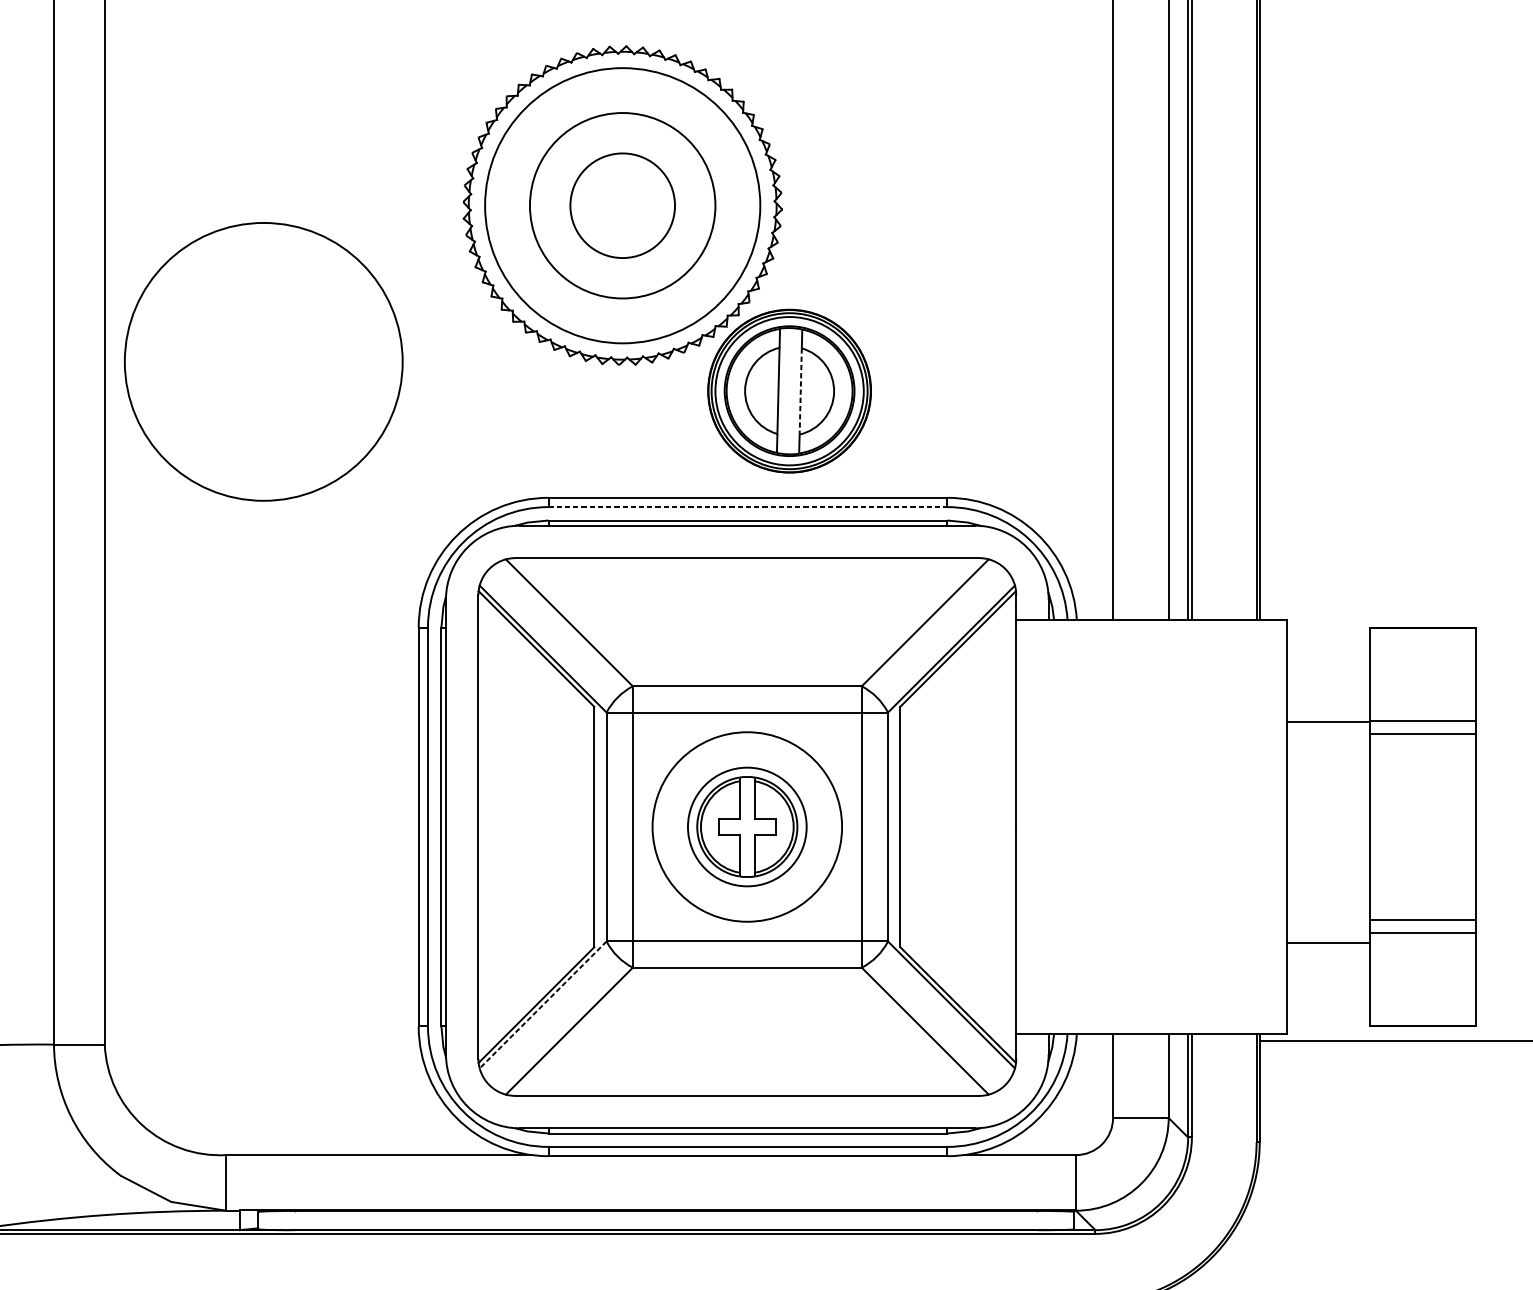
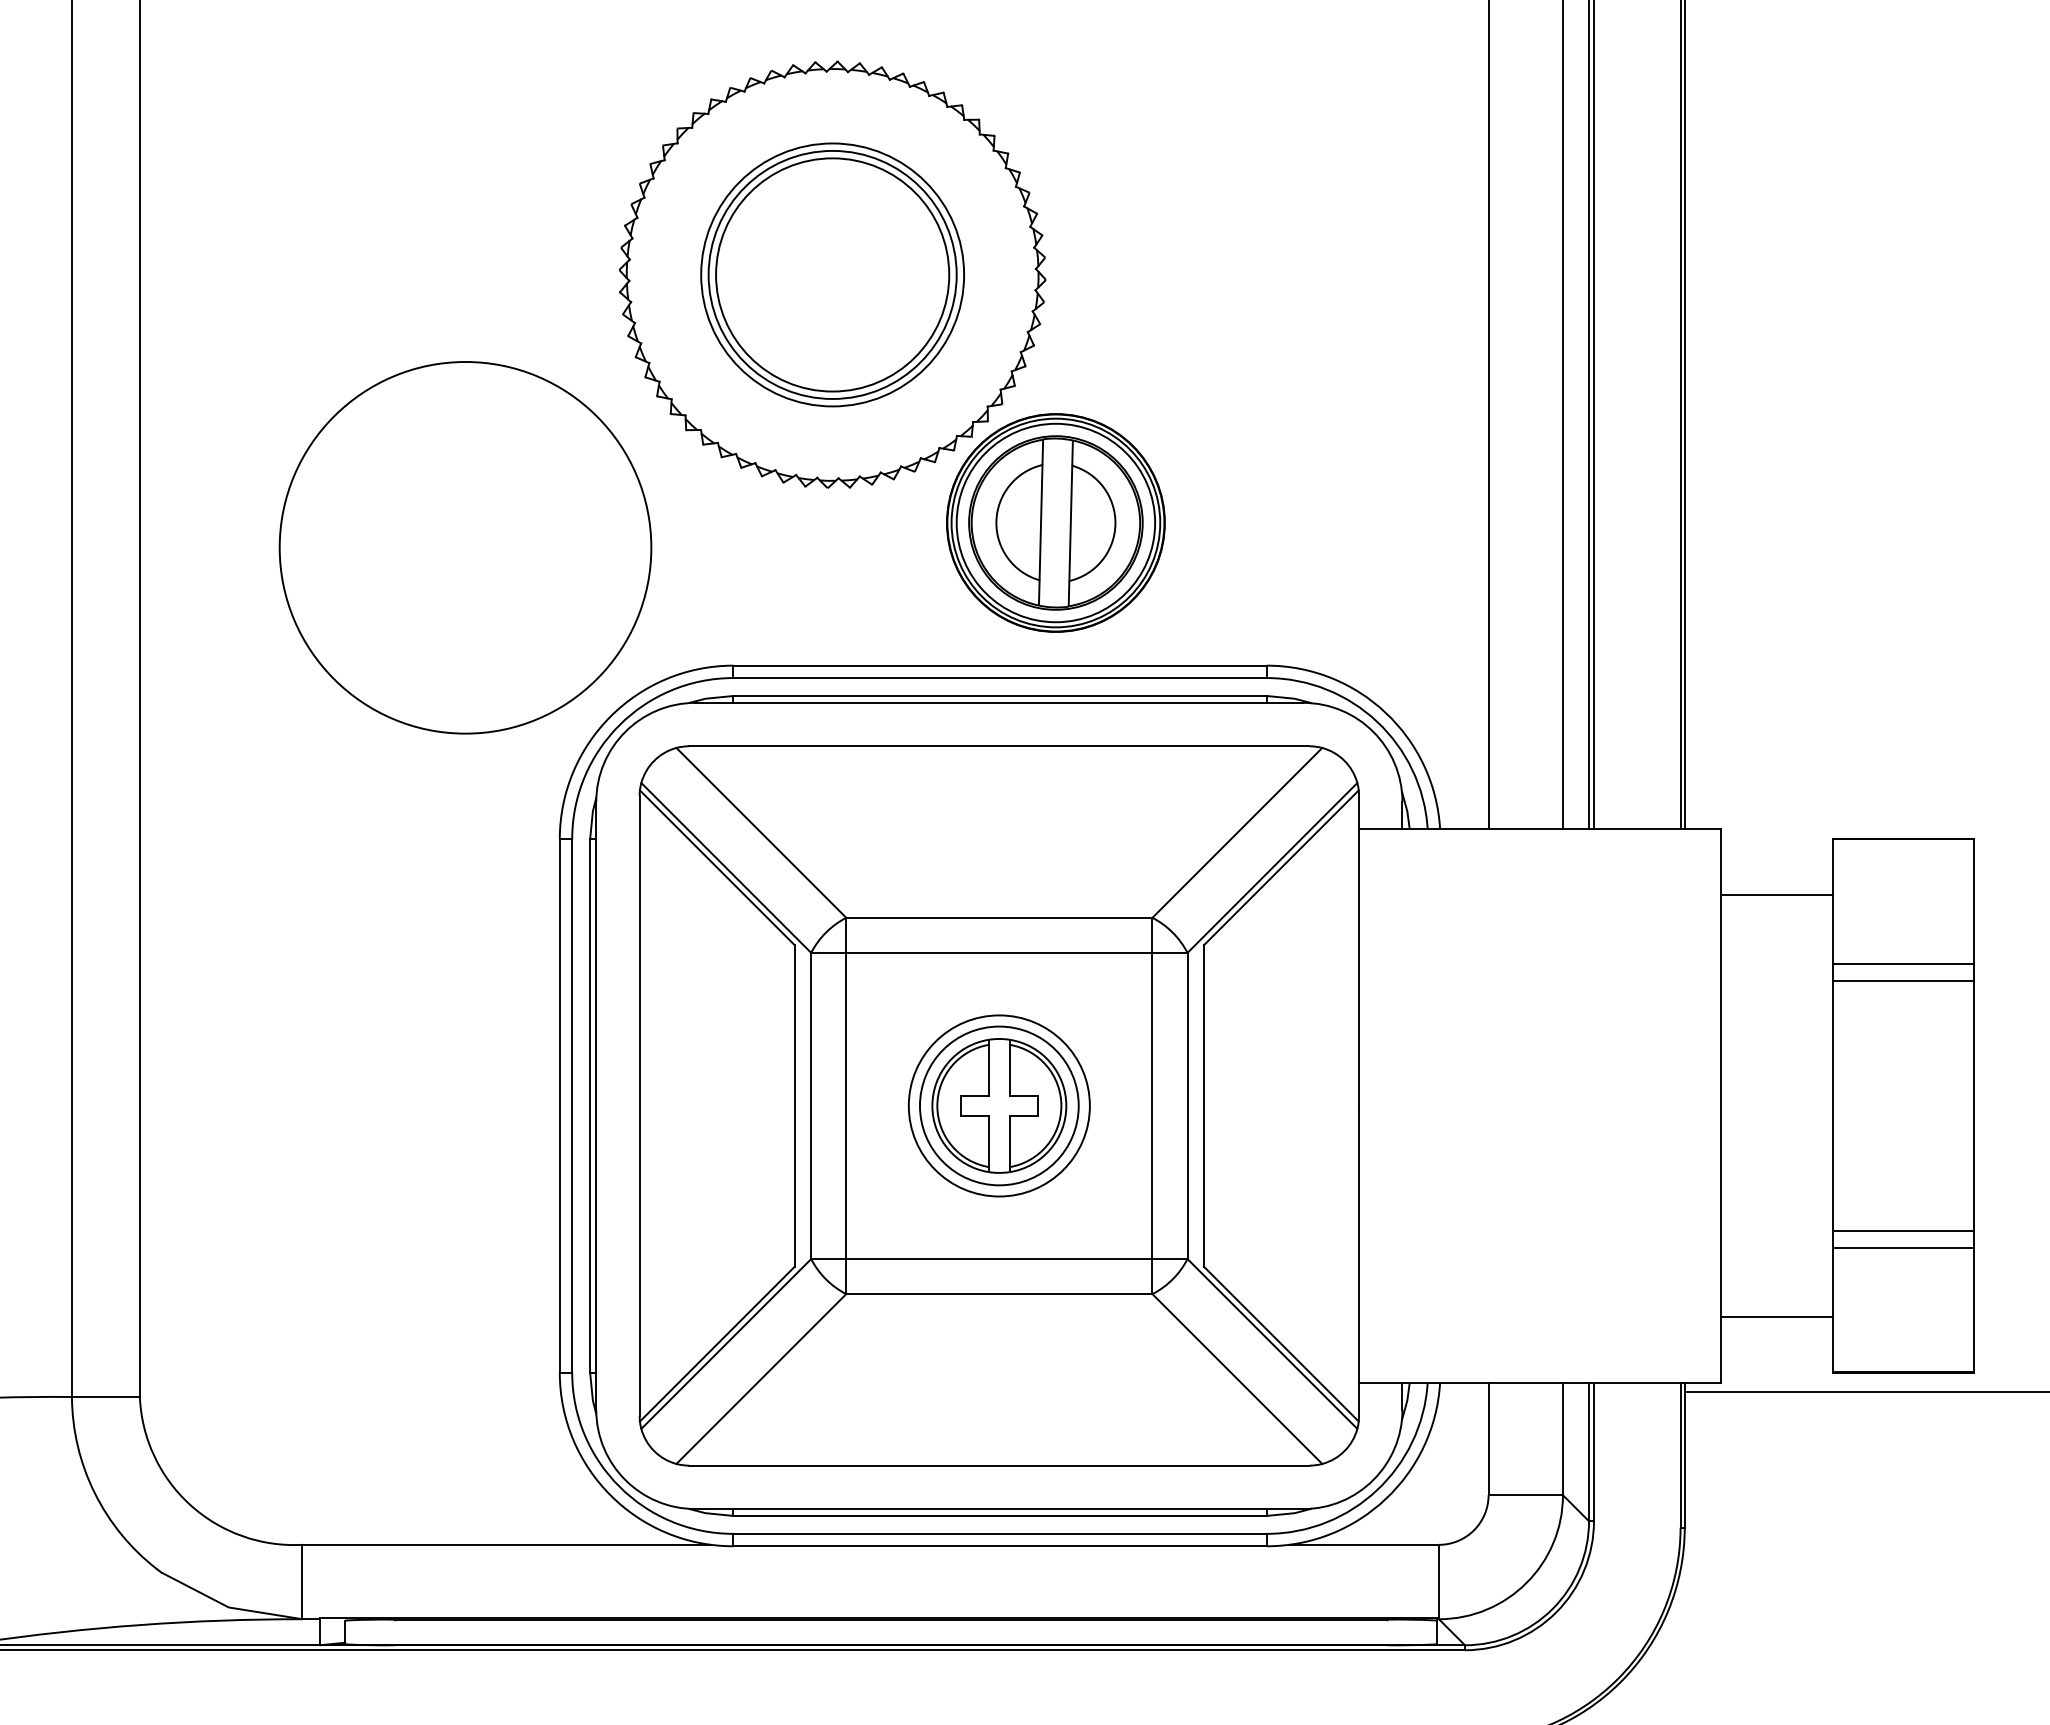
circle: (622, 205) -> (832, 274), size x0.71
circle: (622, 205) -> (832, 274), size x1.67
circle: (263, 361) -> (465, 547), moved
line: (800, 391) -> (1070, 523), dashed -> solid
line: (748, 507) -> (1000, 678), dashed -> solid
line: (1328, 722) -> (1776, 895), moved
circle: (746, 826) -> (998, 1105), size x0.71
line: (1328, 942) -> (1776, 1316), moved
line: (542, 1005) -> (725, 1344), dashed -> solid

